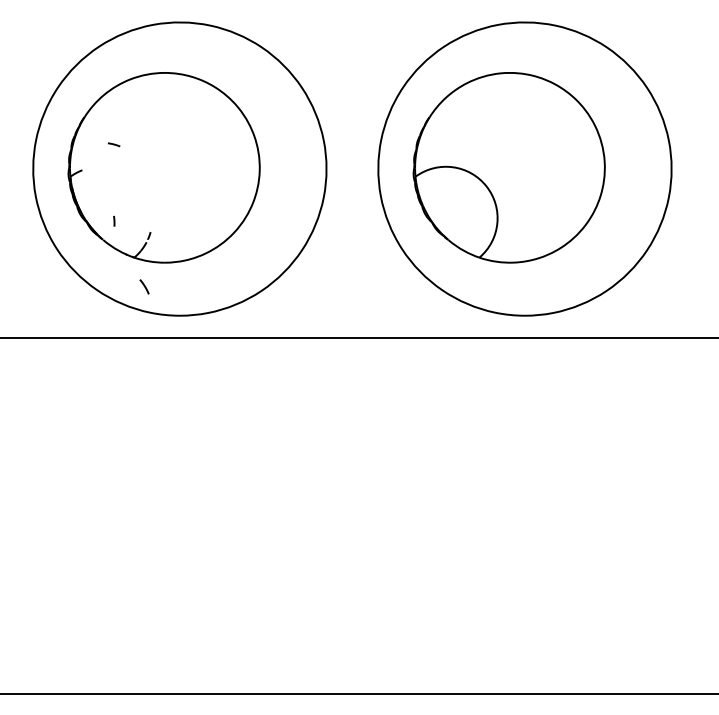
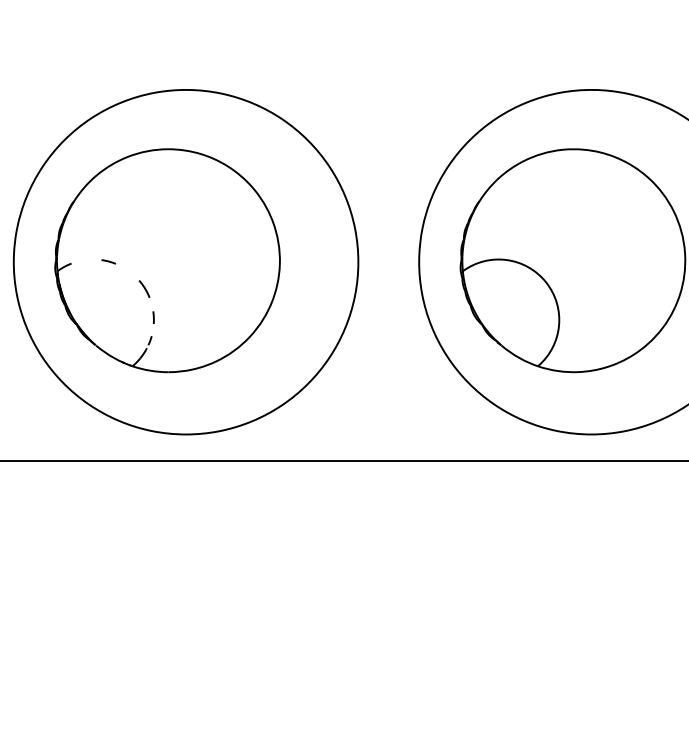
curve: (114, 144) -> (109, 261), moved
curve: (114, 220) -> (153, 316), moved
line: (144, 286) -> (144, 288), moved

